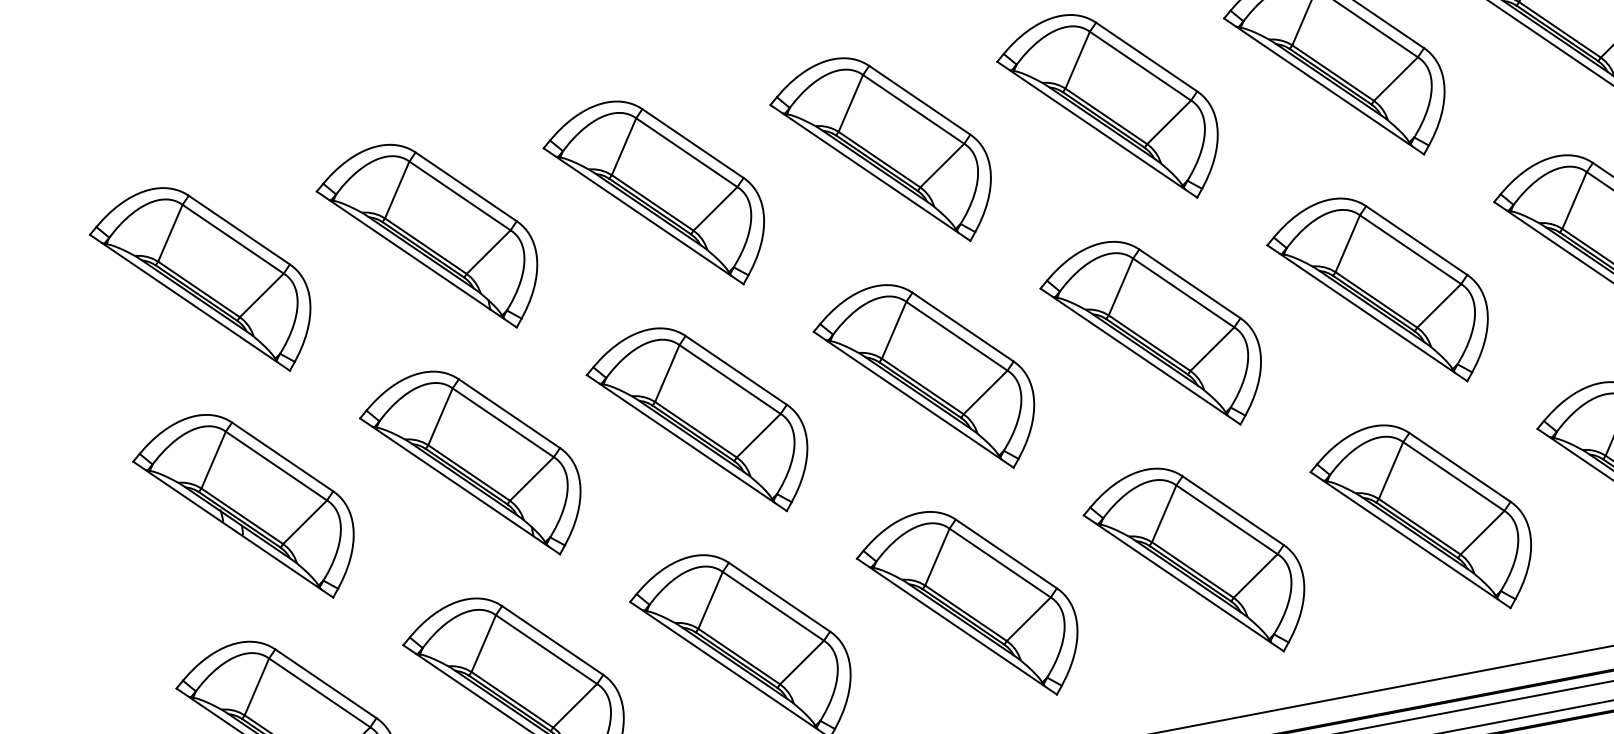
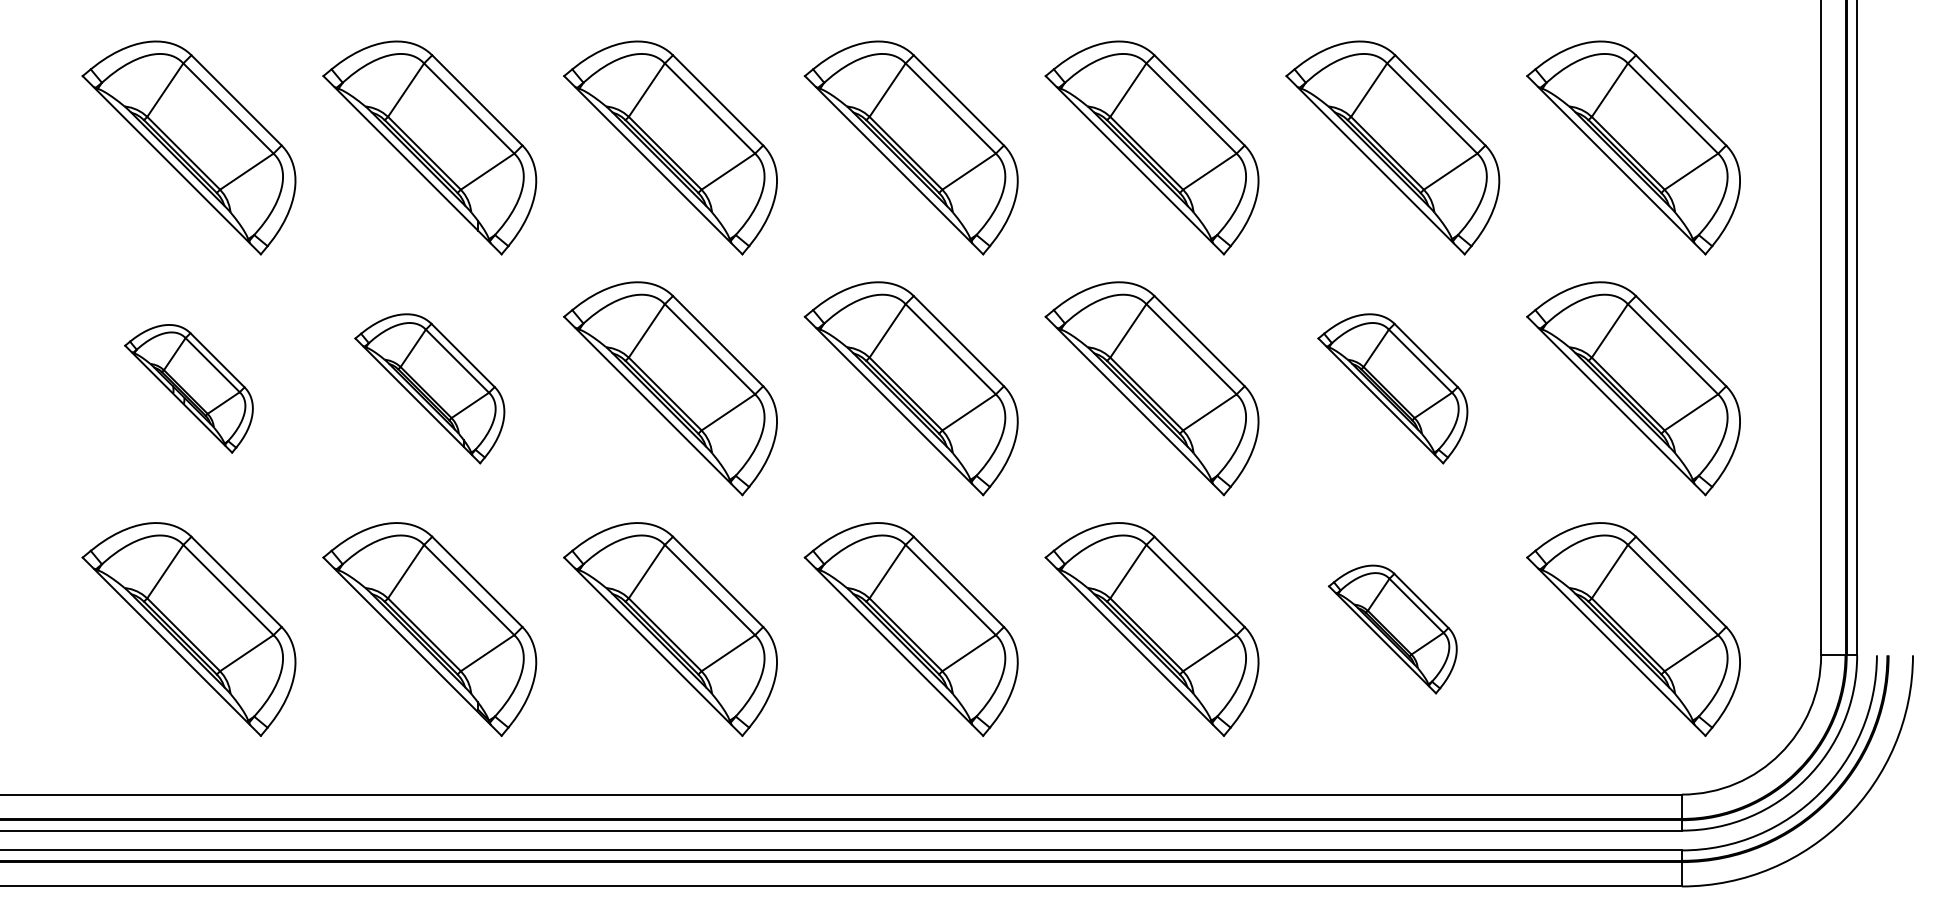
part: (1380, 293) -> (1392, 388), size x0.7
part: (472, 466) -> (429, 388), size x0.7
part: (245, 510) -> (188, 388), size x0.6
part: (1423, 520) -> (1392, 629), size x0.6

